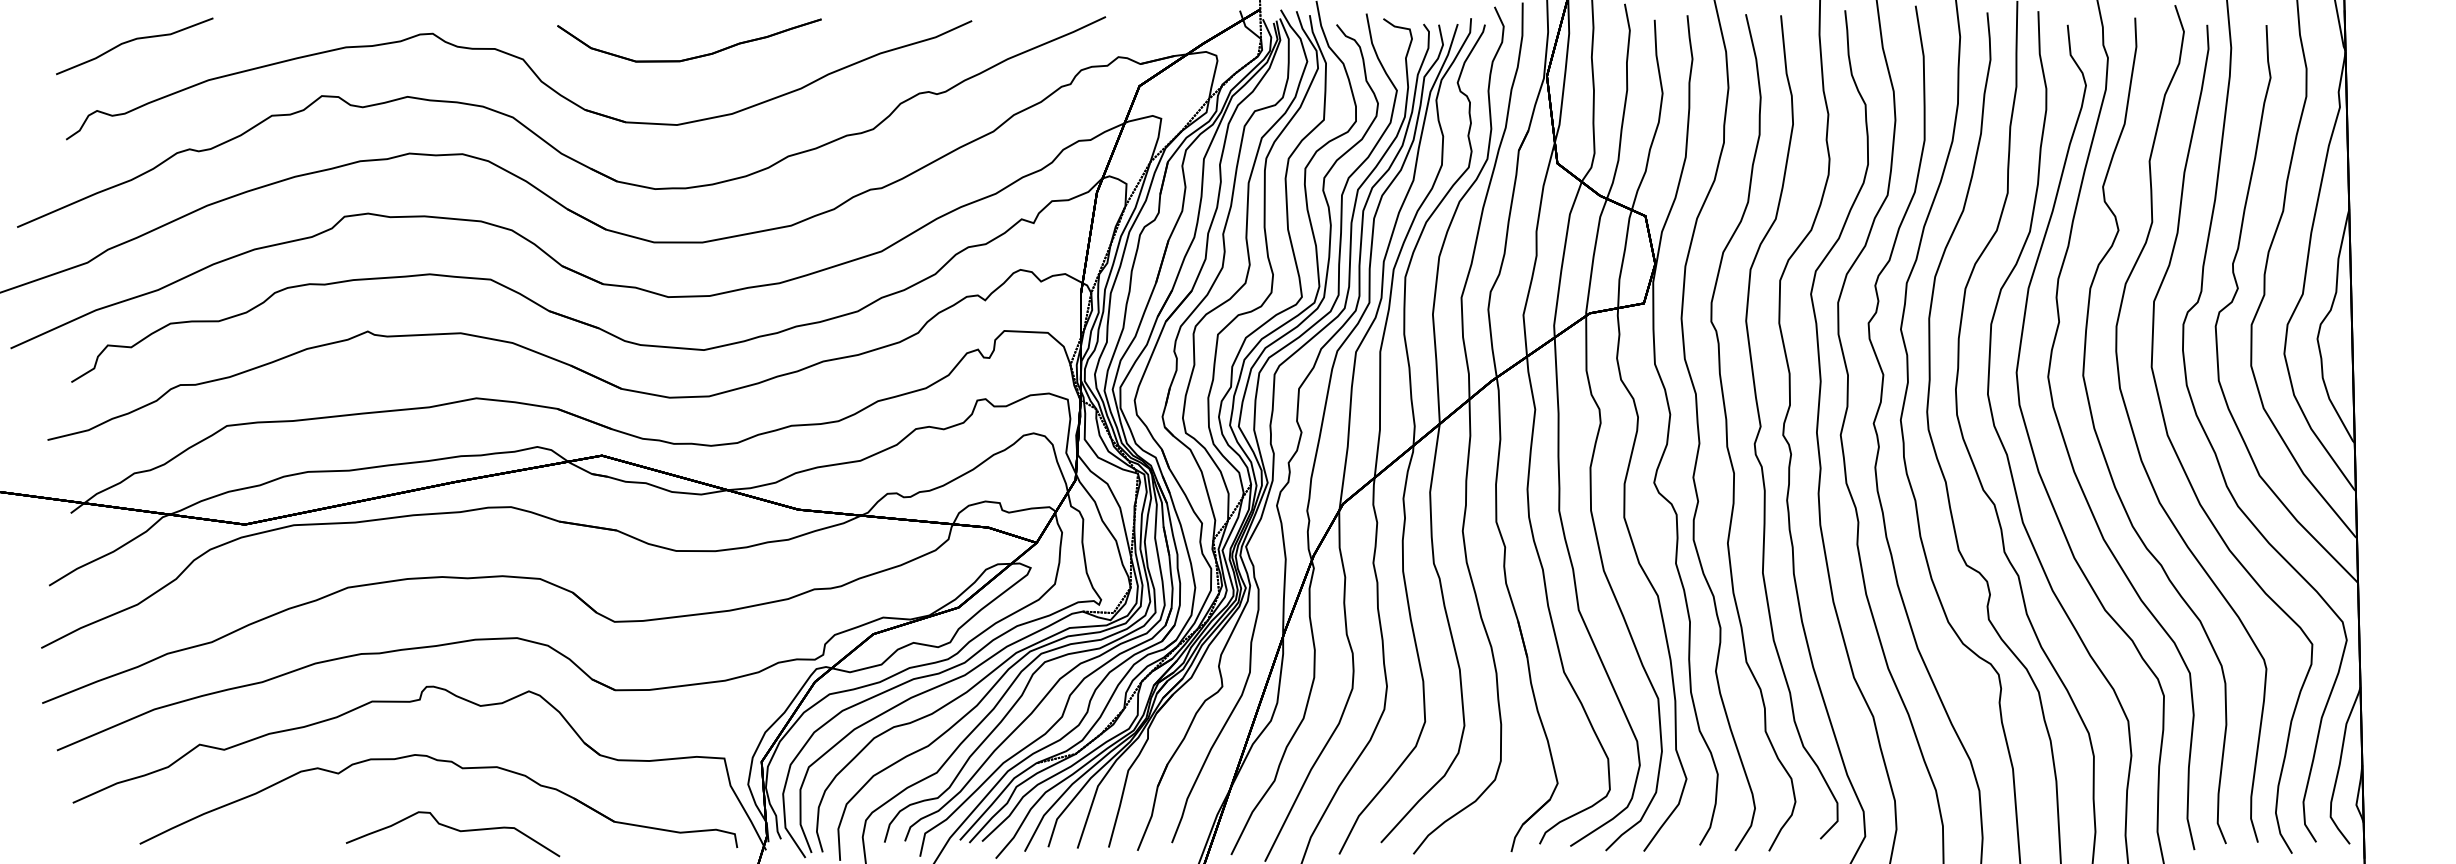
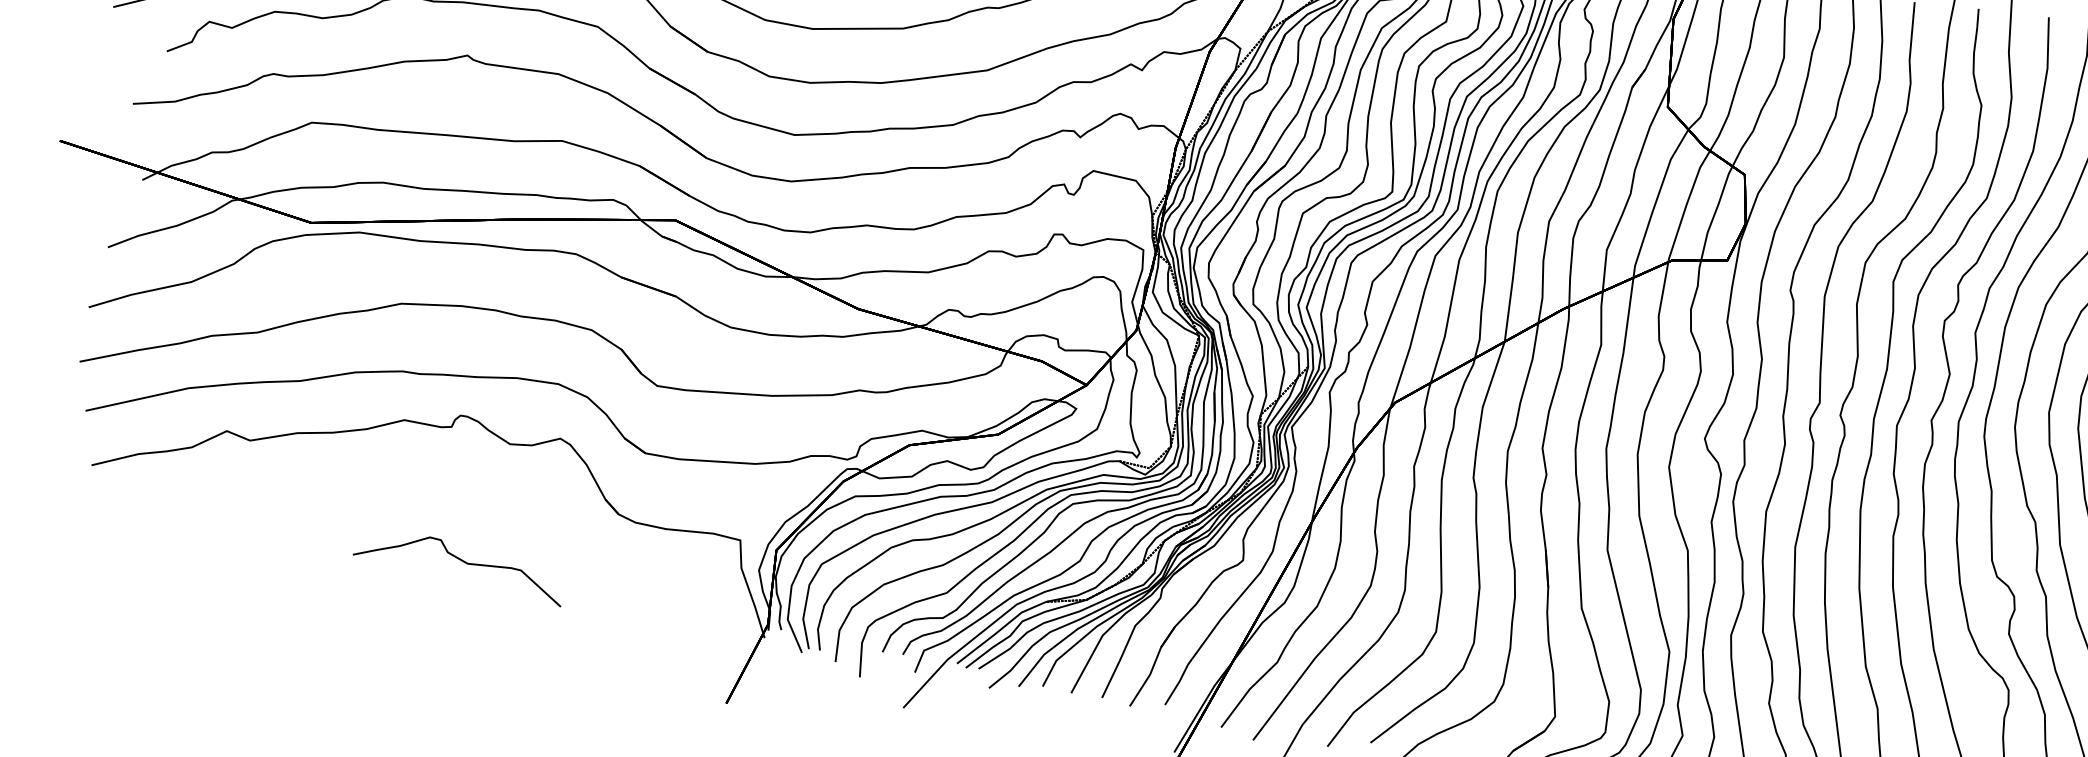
part: (446, 762) -> (466, 493), removed

